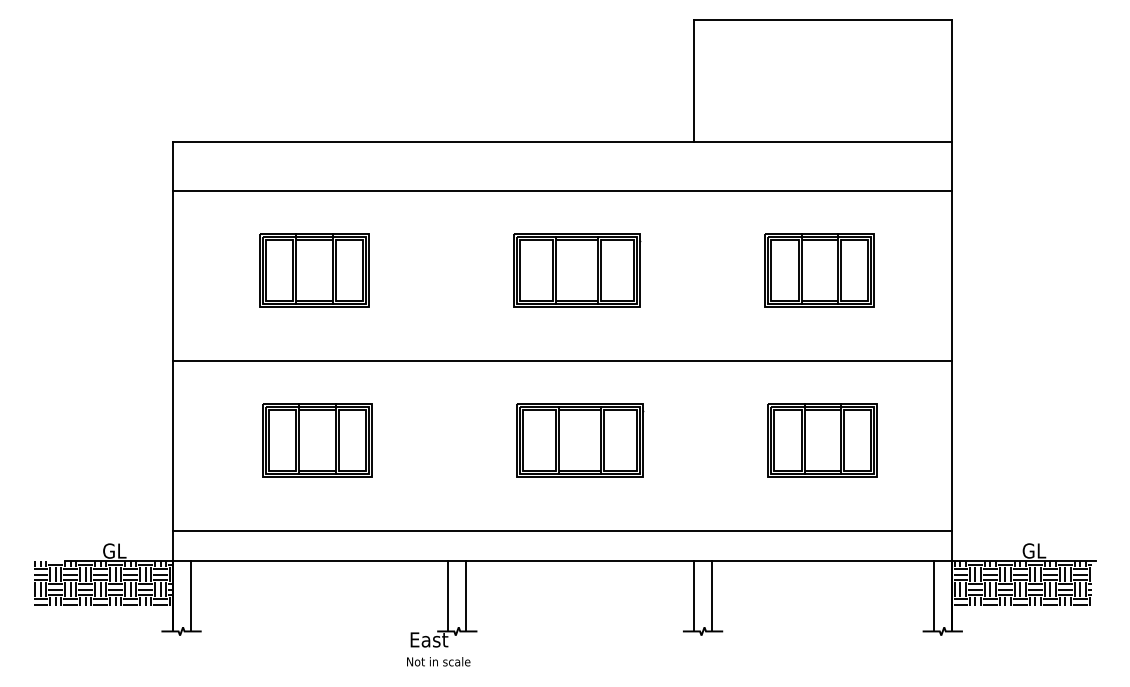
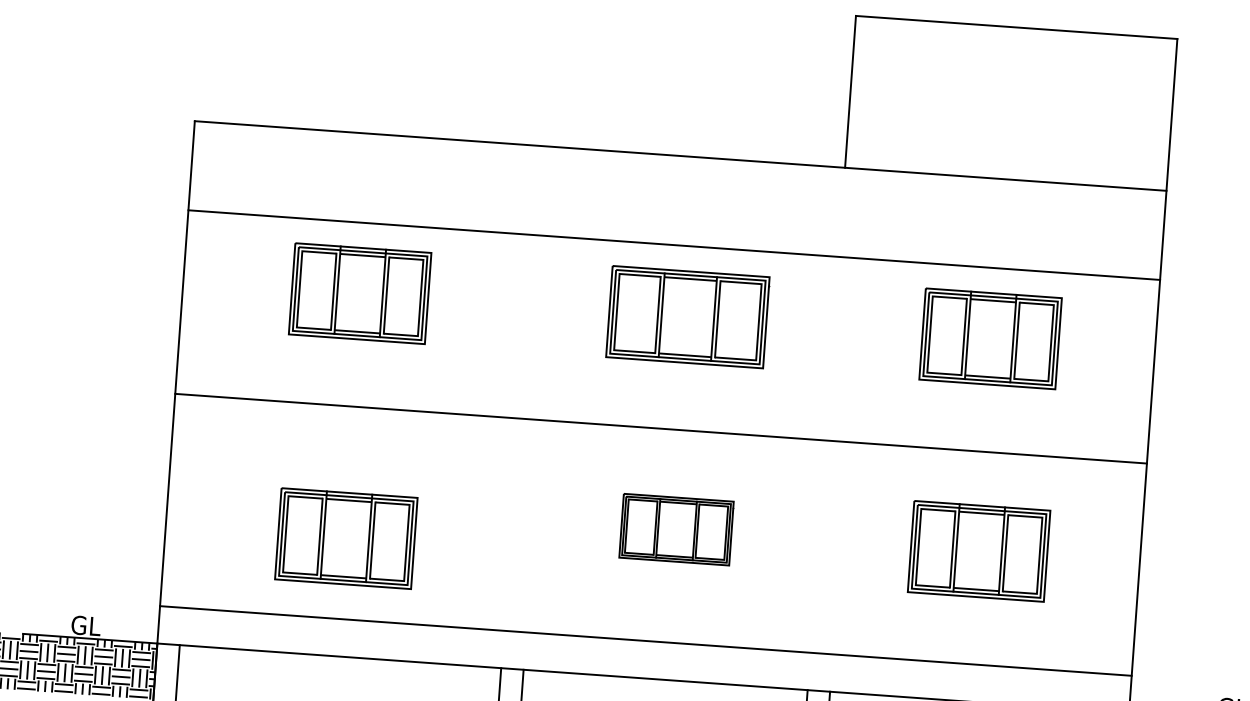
line: (561, 190) -> (673, 244), moved
part: (317, 440) -> (346, 538), moved
part: (580, 440) -> (676, 529), size x0.7

